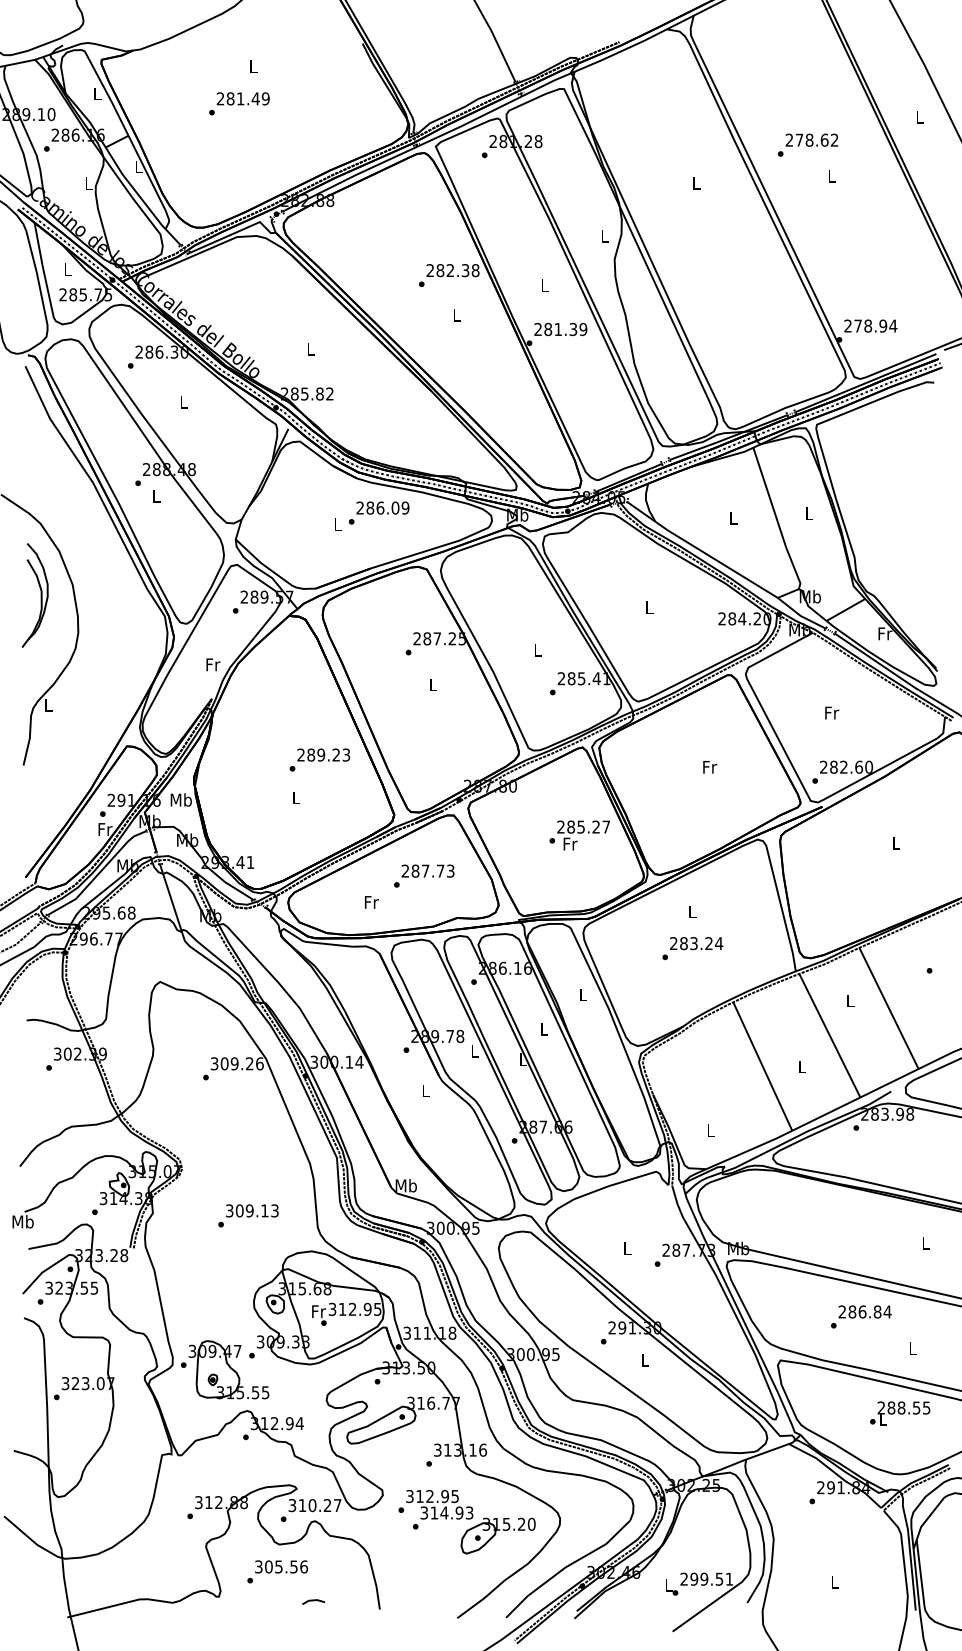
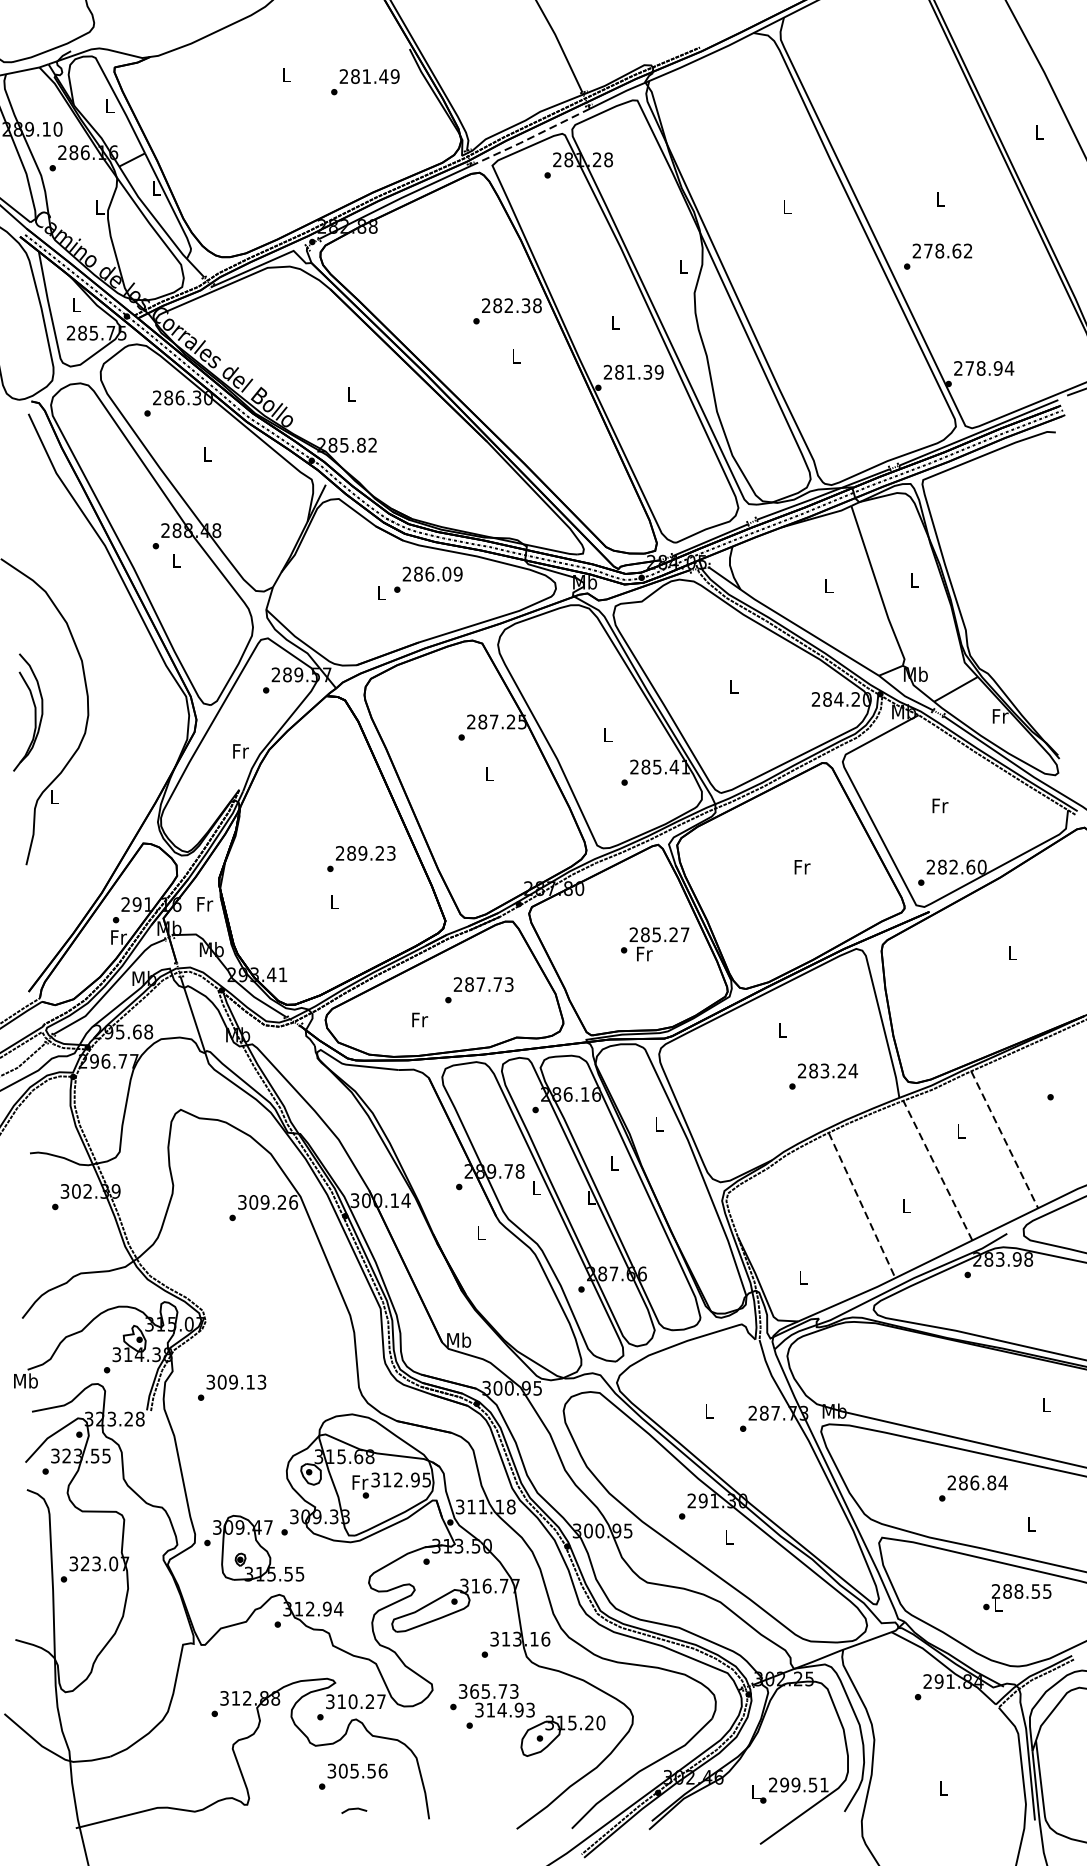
text: (239, 103) -> (365, 81), moved
line: (469, 122) -> (530, 138), solid -> dashed
text: (808, 144) -> (938, 255), moved
part: (34, 595) -> (27, 712), moved
text: (180, 799) -> (203, 903), Mb -> Fr
text: (692, 948) -> (823, 1076), moved
line: (889, 1008) -> (1005, 1139), solid -> dashed
line: (829, 1035) -> (937, 1170), solid -> dashed
line: (762, 1066) -> (861, 1205), solid -> dashed
text: (248, 1215) -> (232, 1387), moved
text: (437, 1496) -> (494, 1691), 312.95 -> 365.73
text: (277, 1571) -> (353, 1776), moved

